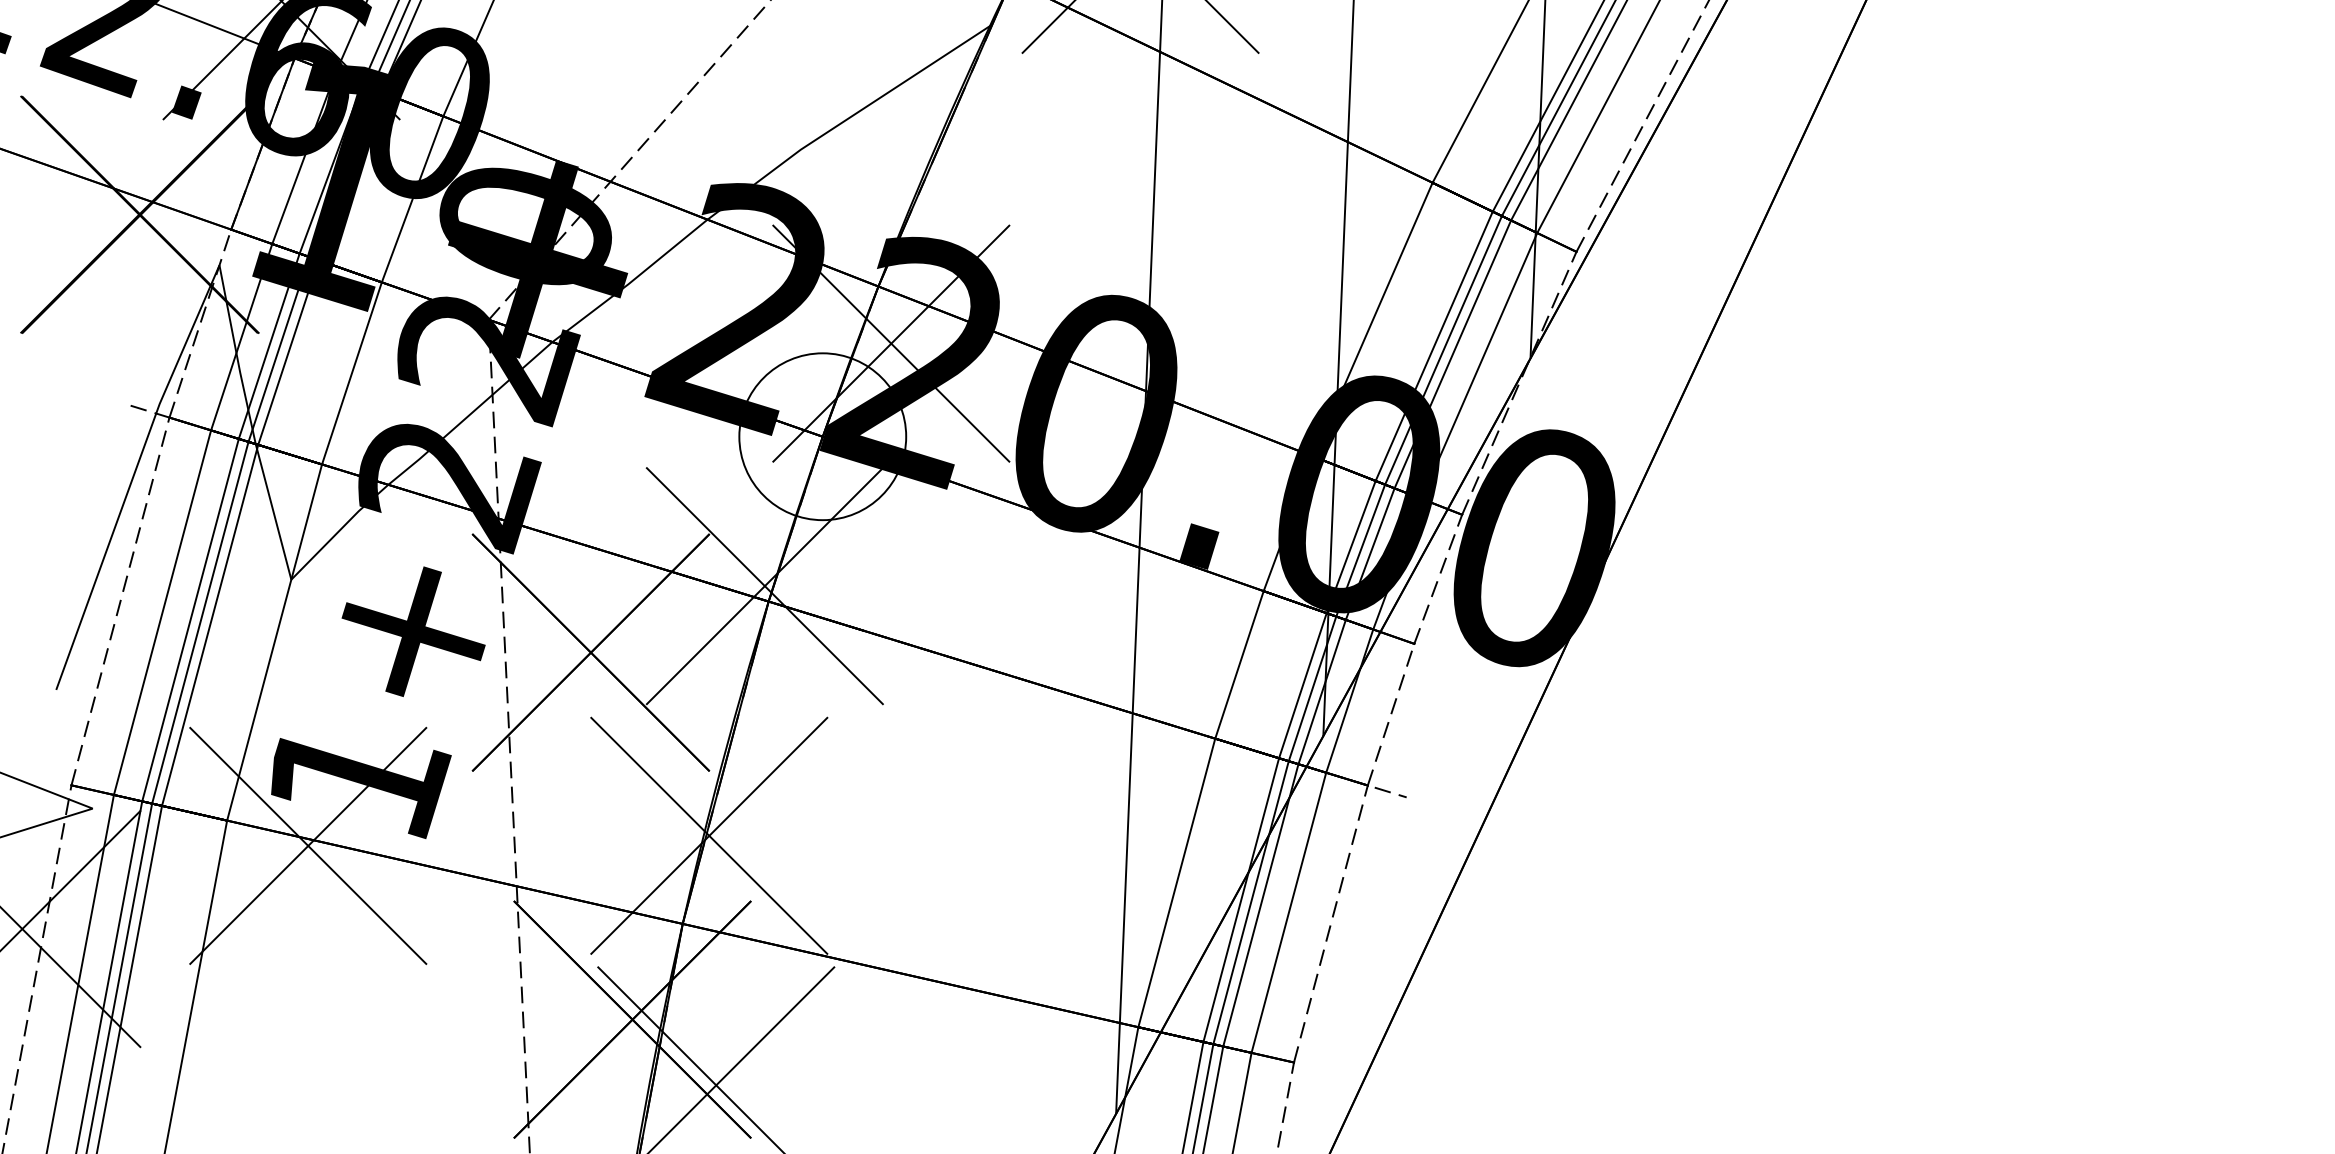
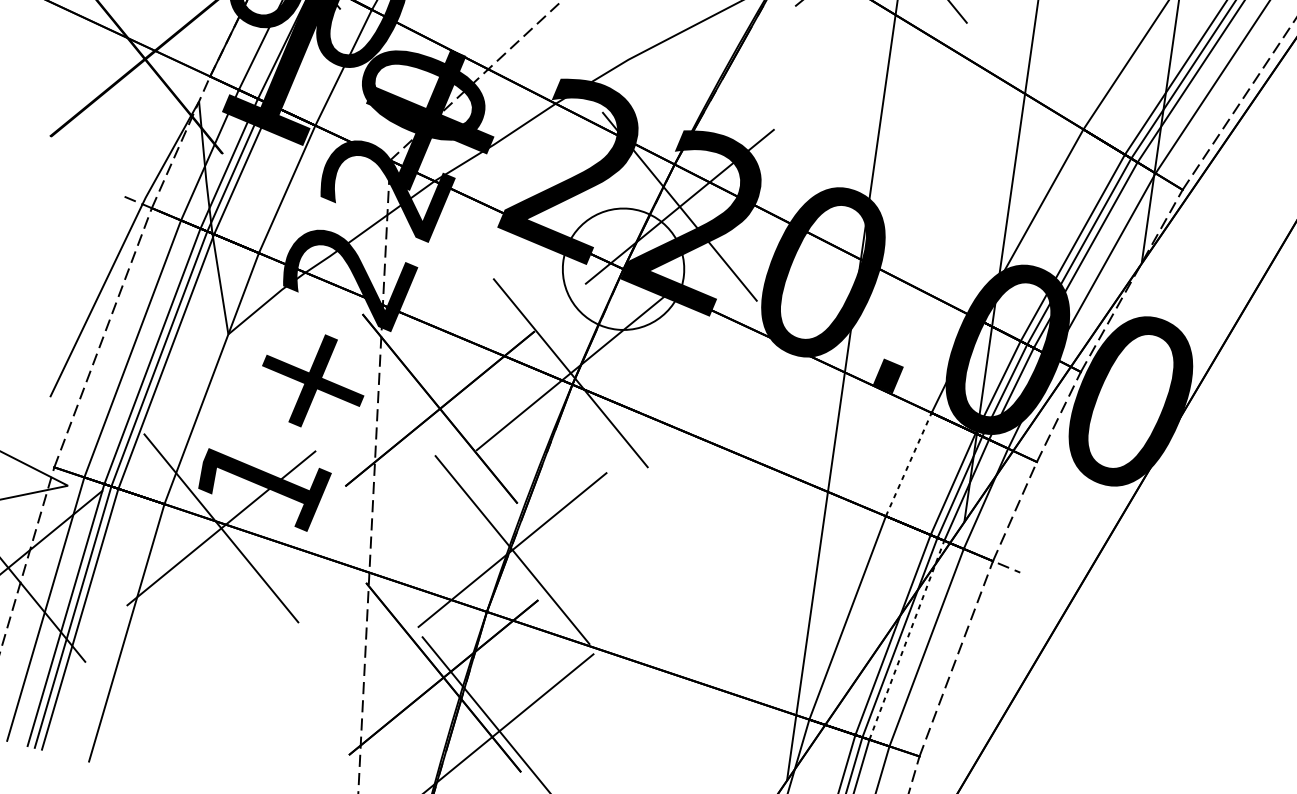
line: (1239, 664) -> (908, 464), solid -> dashed
line: (1261, 904) -> (907, 639), solid -> dashed

